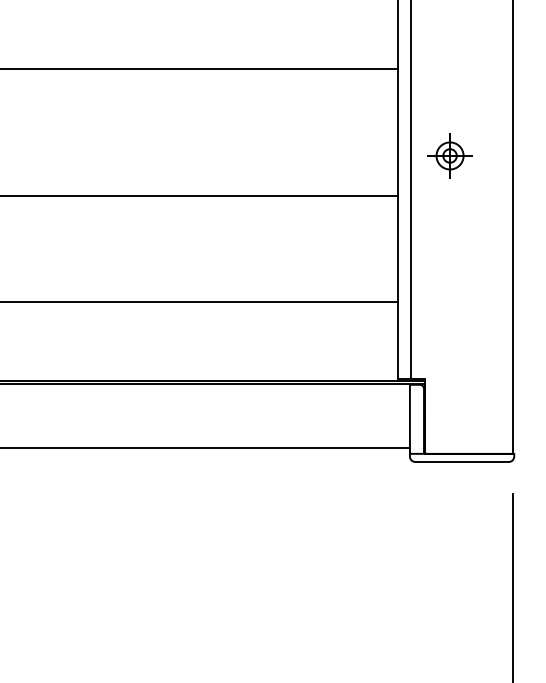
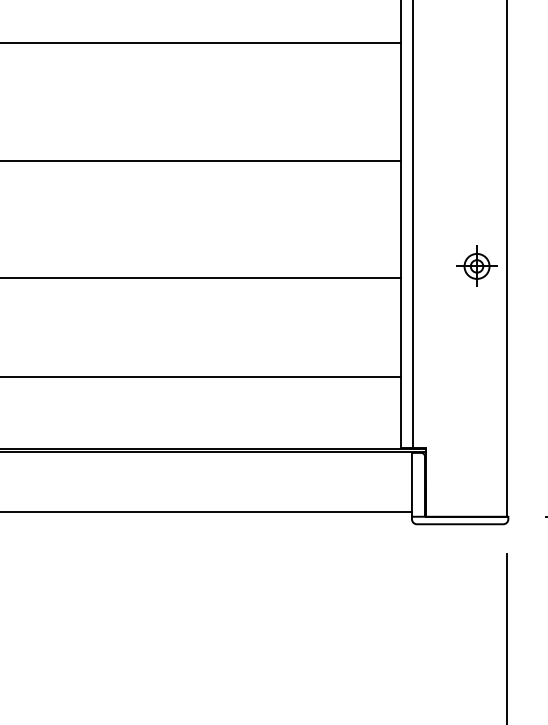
part: (449, 154) -> (476, 265), moved

